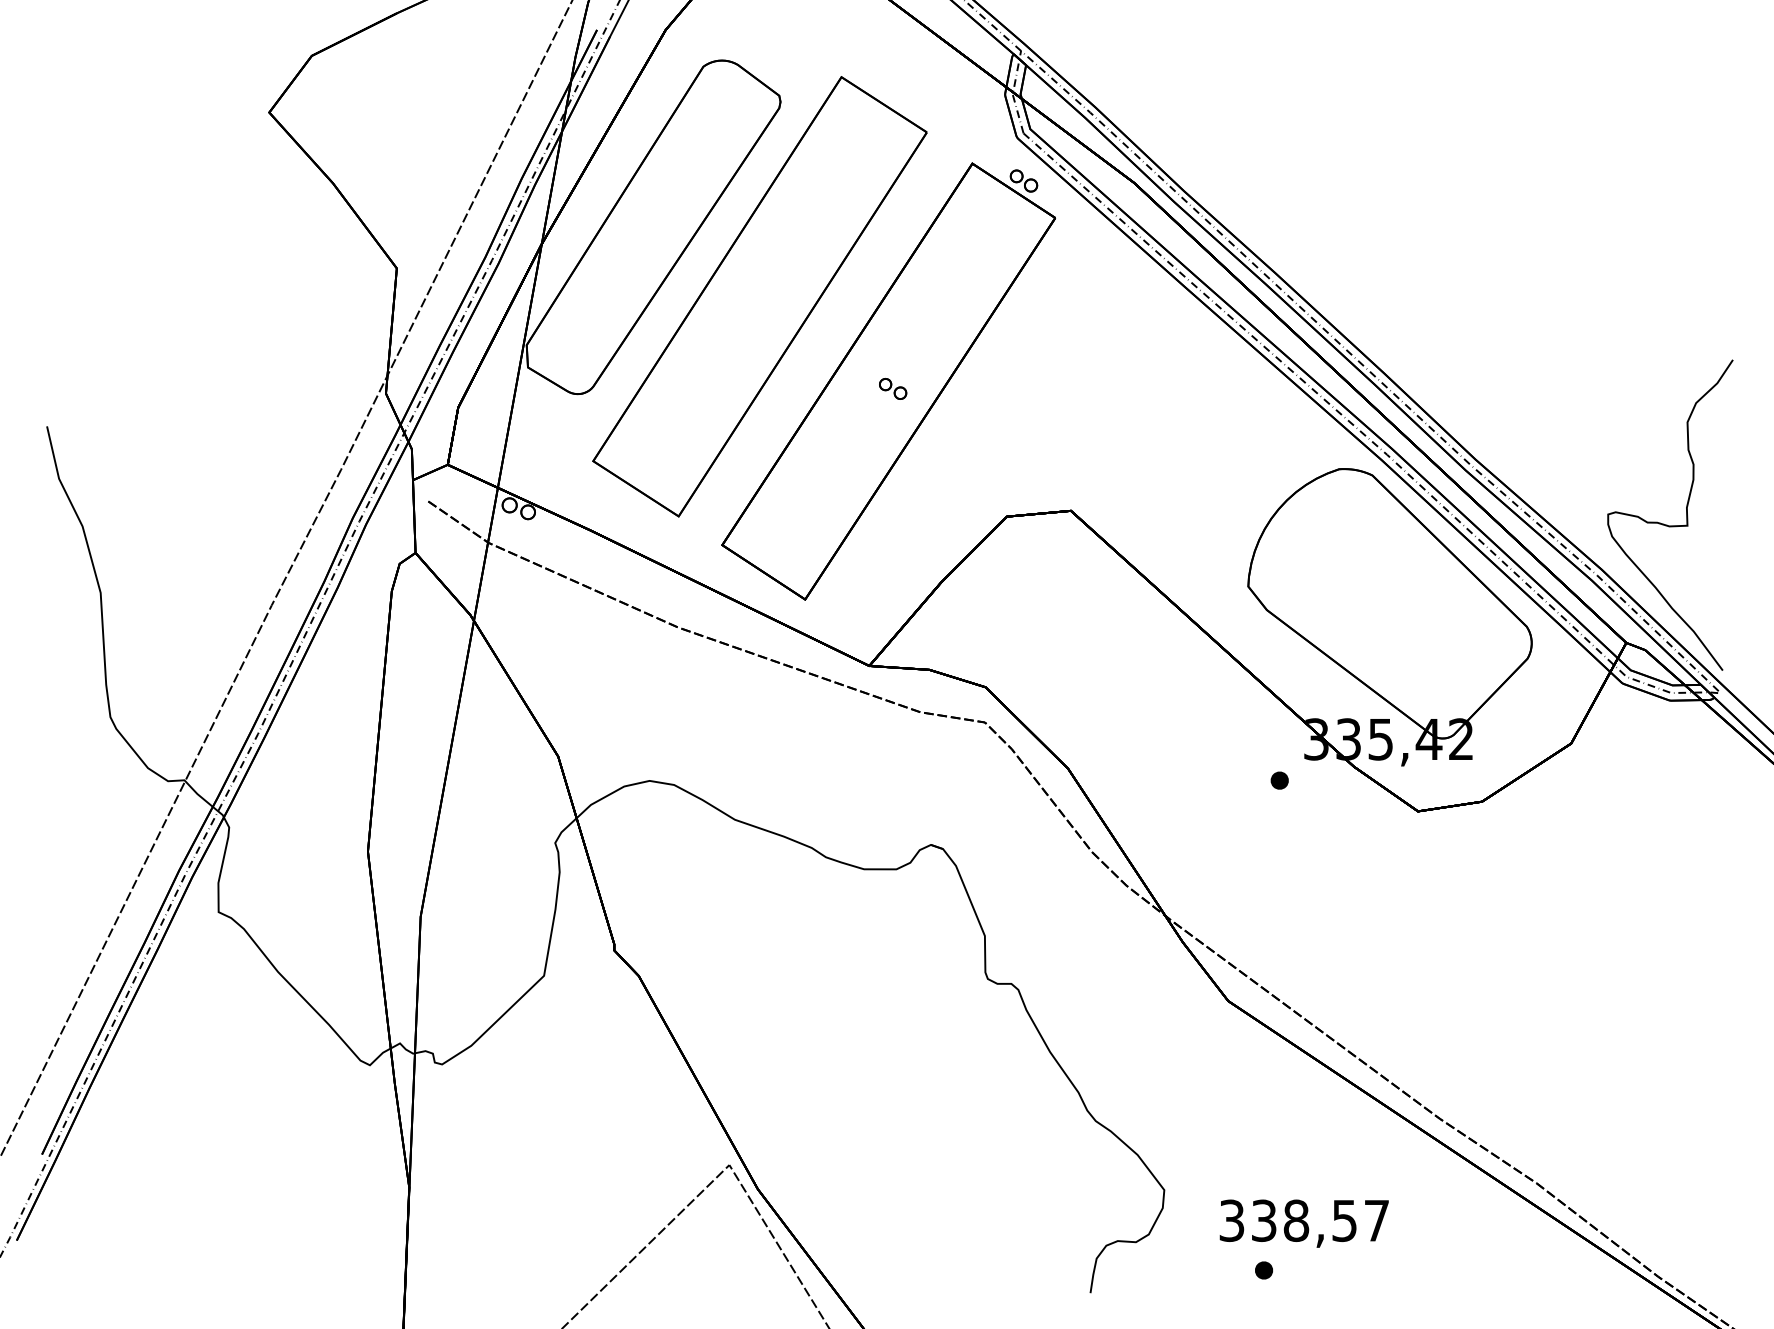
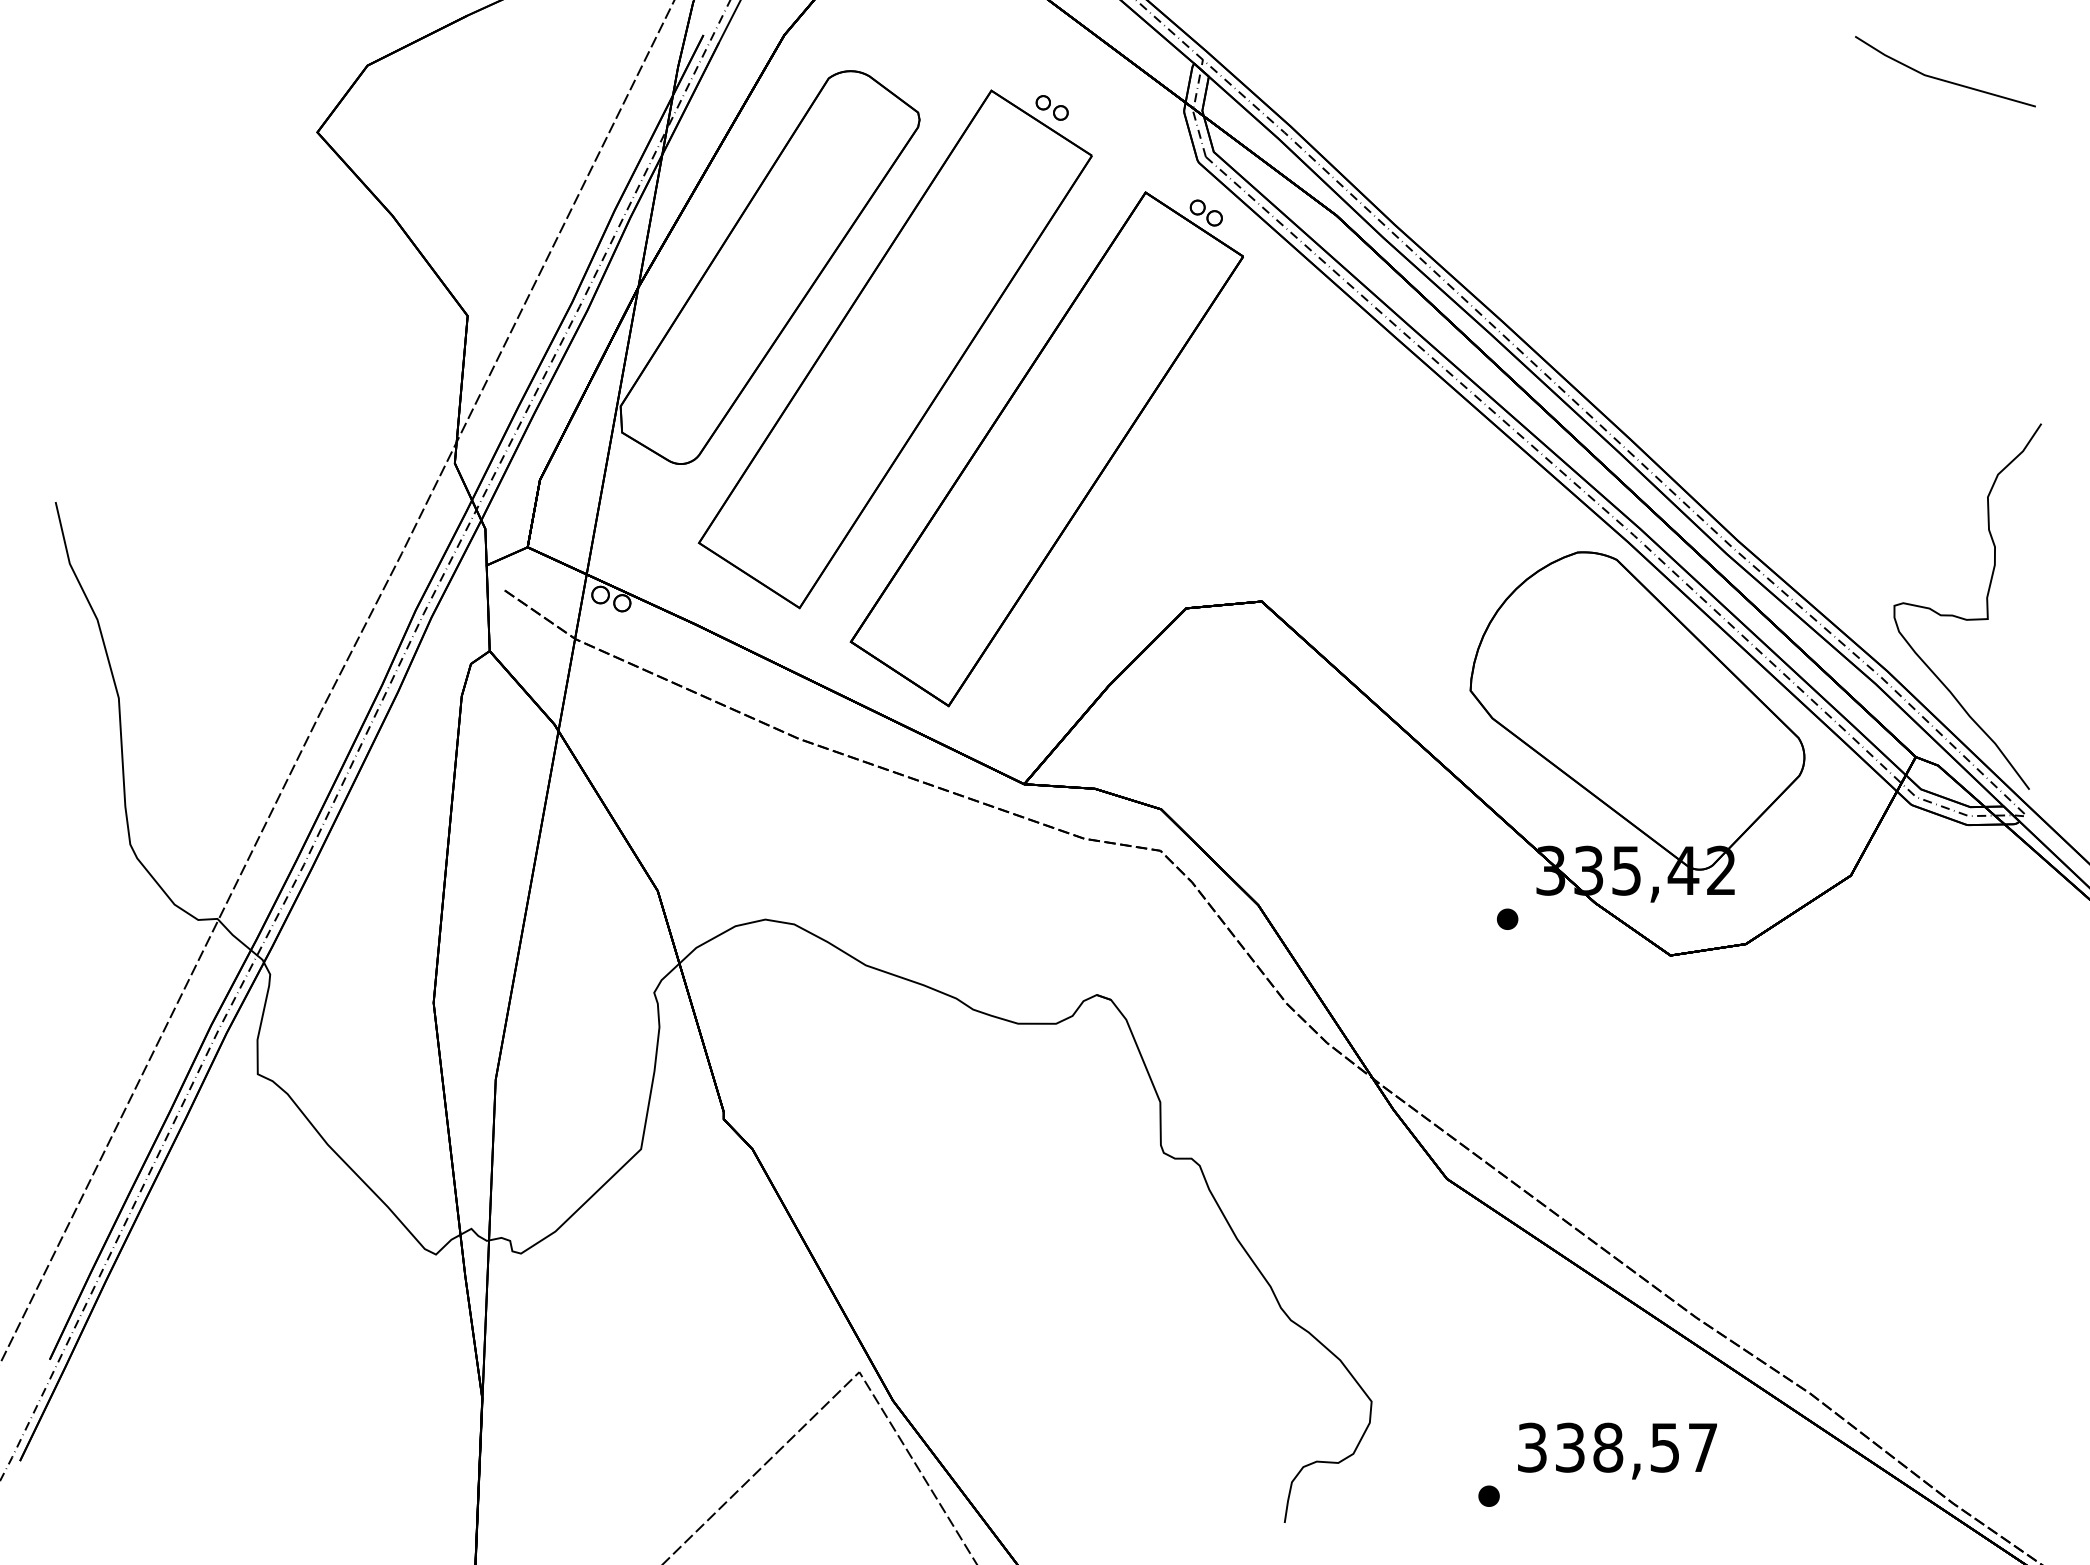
line: (1650, 67) -> (1944, 79), added
part: (892, 388) -> (1051, 107), moved
text: (1304, 1223) -> (1617, 1450), moved

